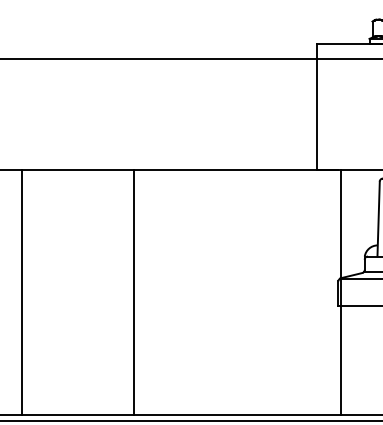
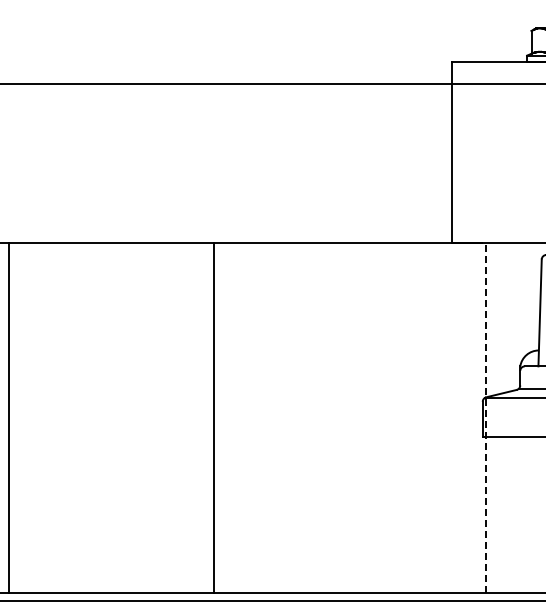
line: (22, 292) -> (8, 417), moved
line: (133, 292) -> (213, 417), moved
line: (341, 292) -> (486, 417), solid -> dashed

